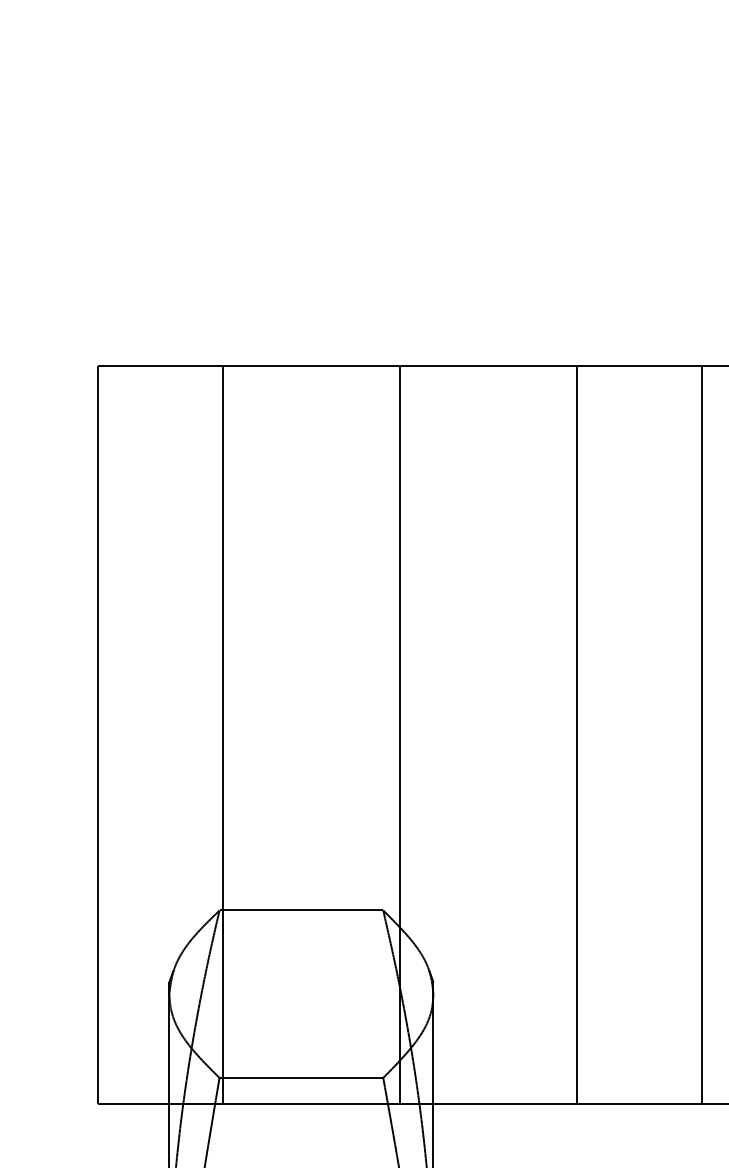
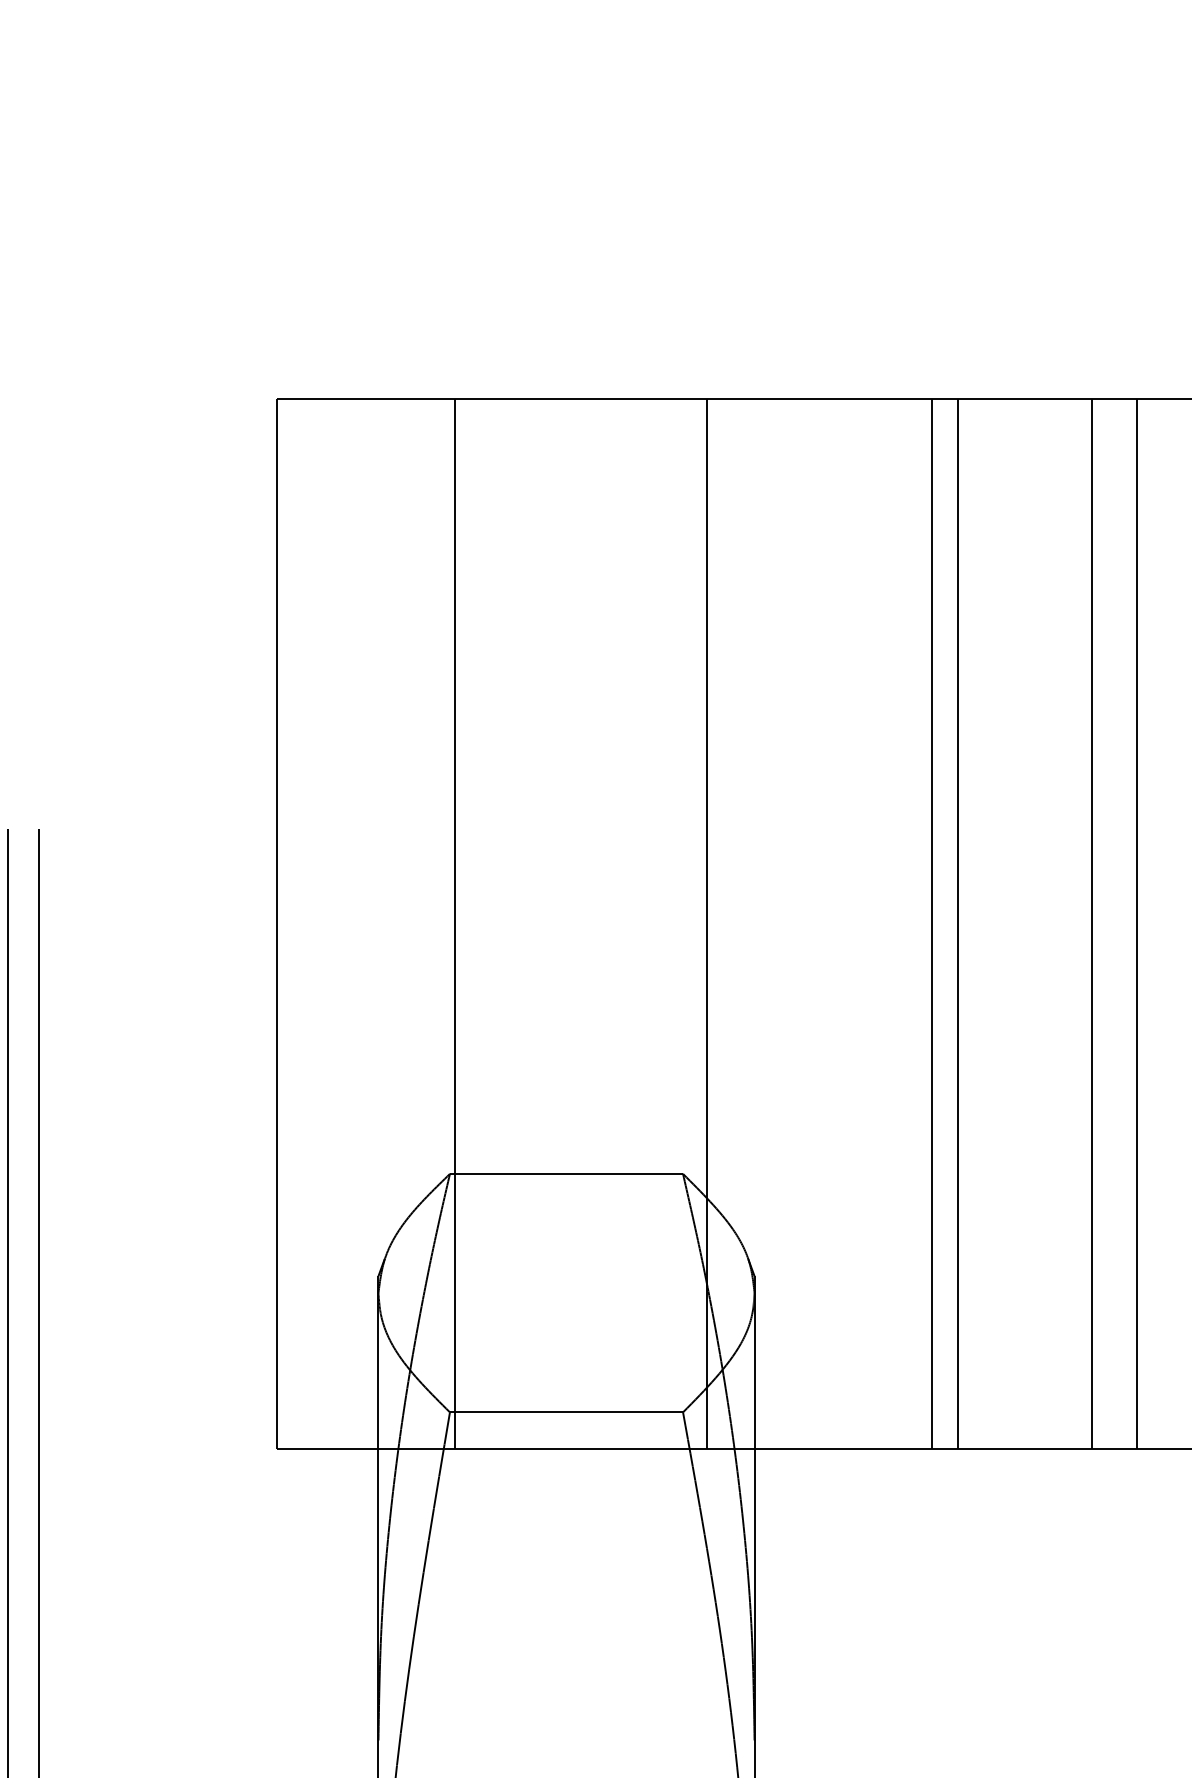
line: (558, 734) -> (932, 923), added
line: (670, 734) -> (1091, 923), added

